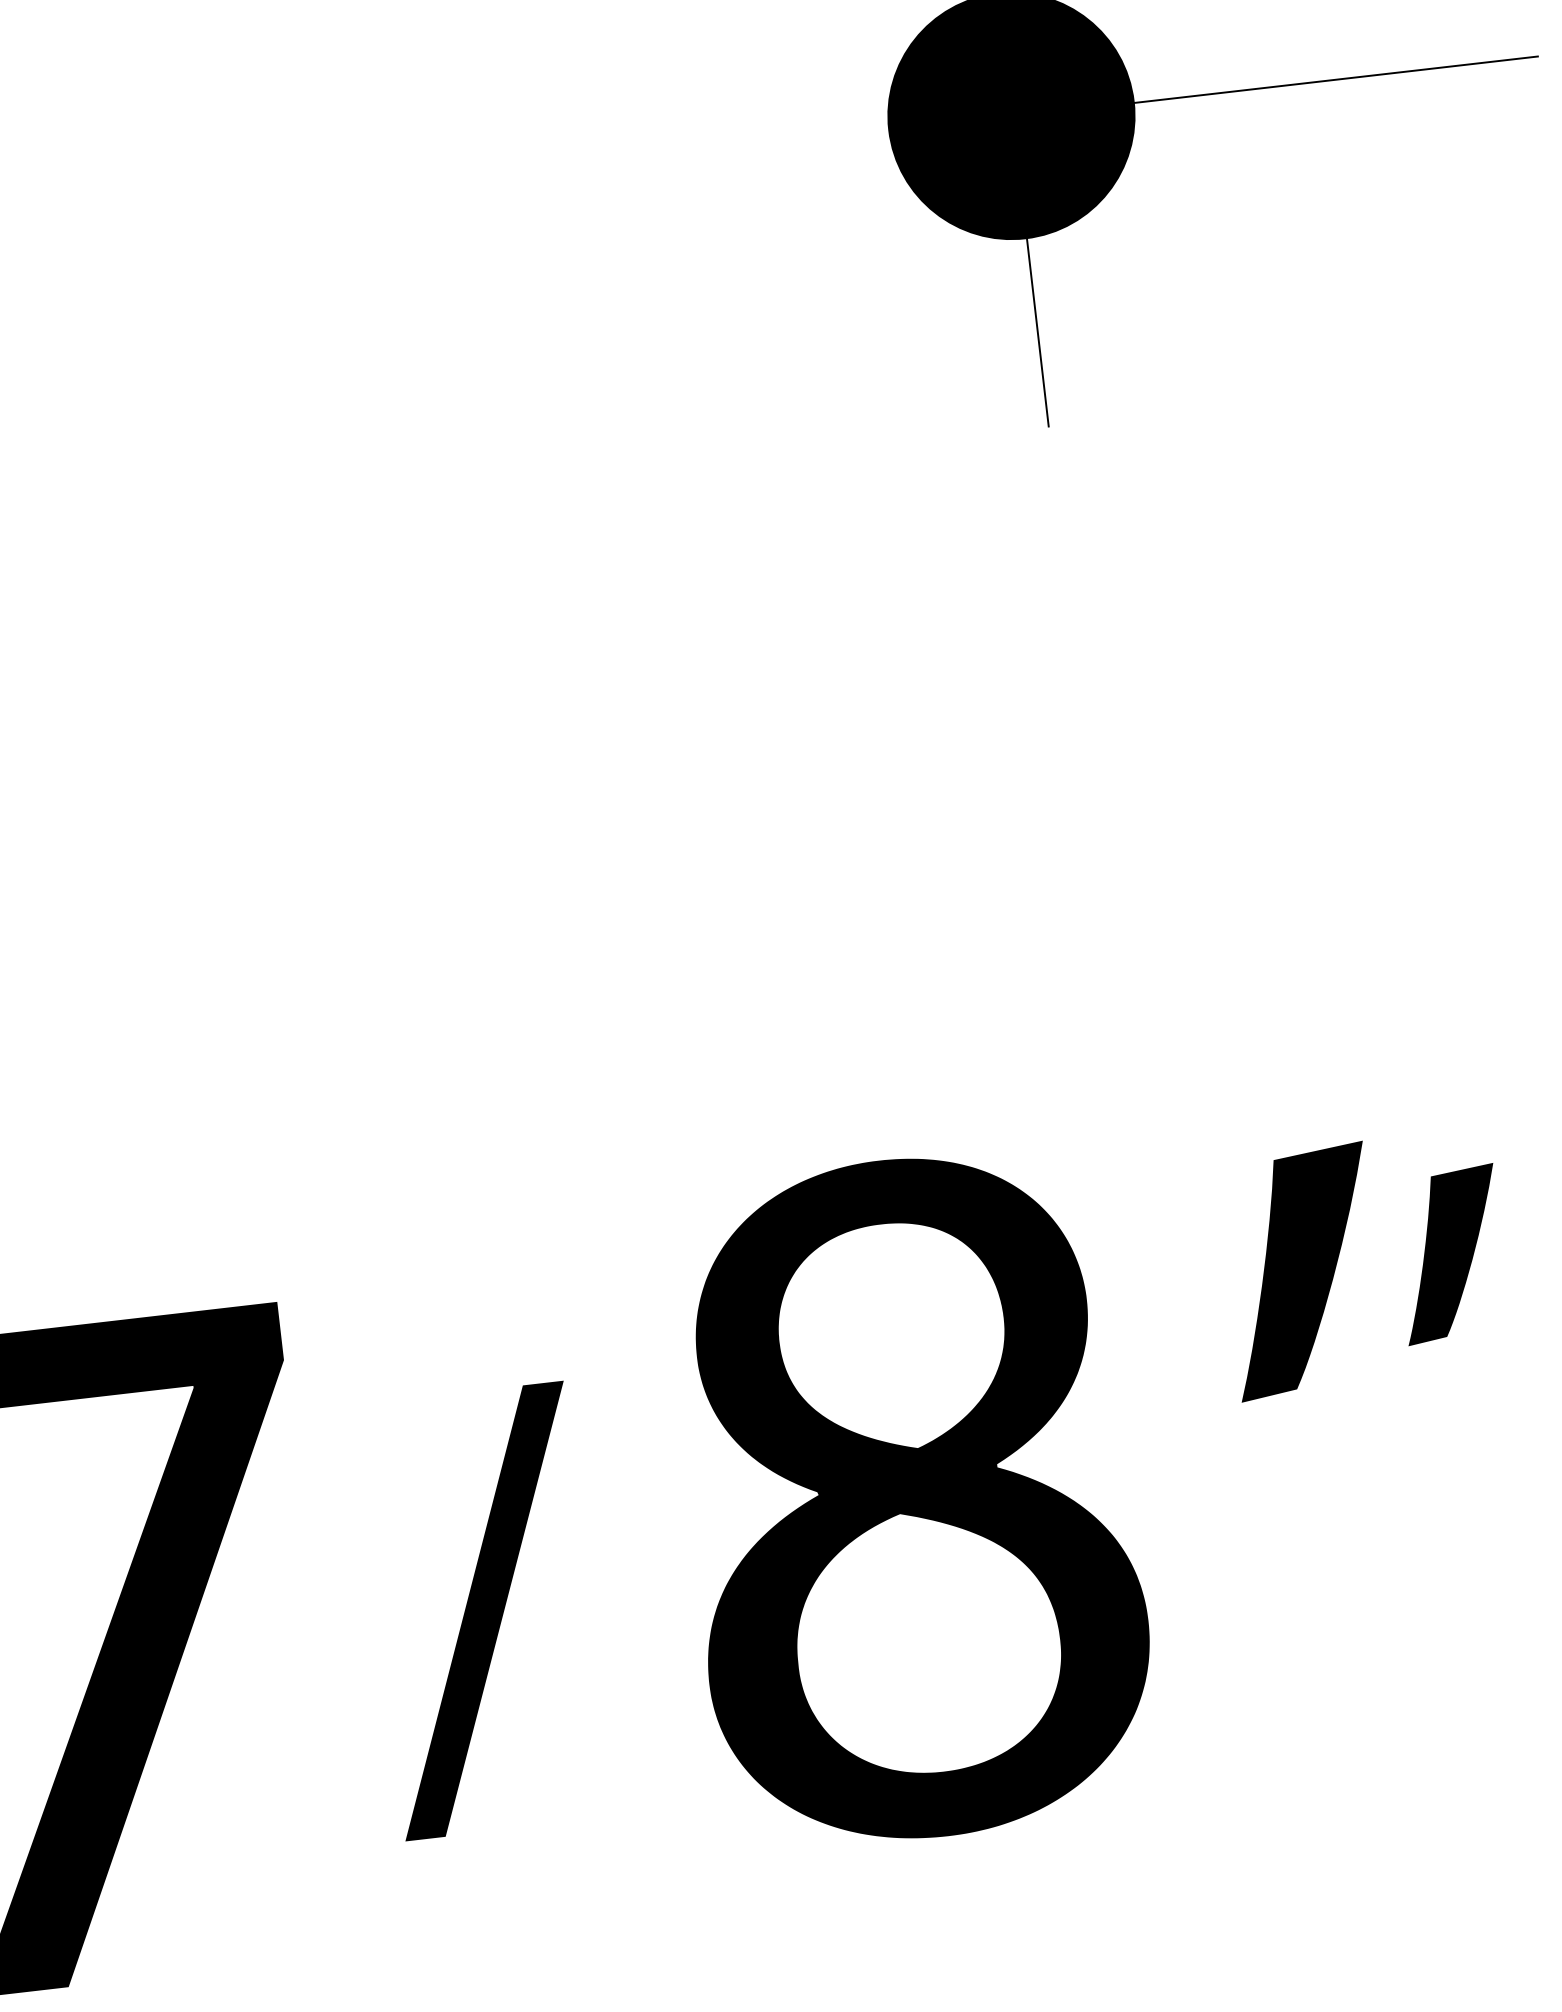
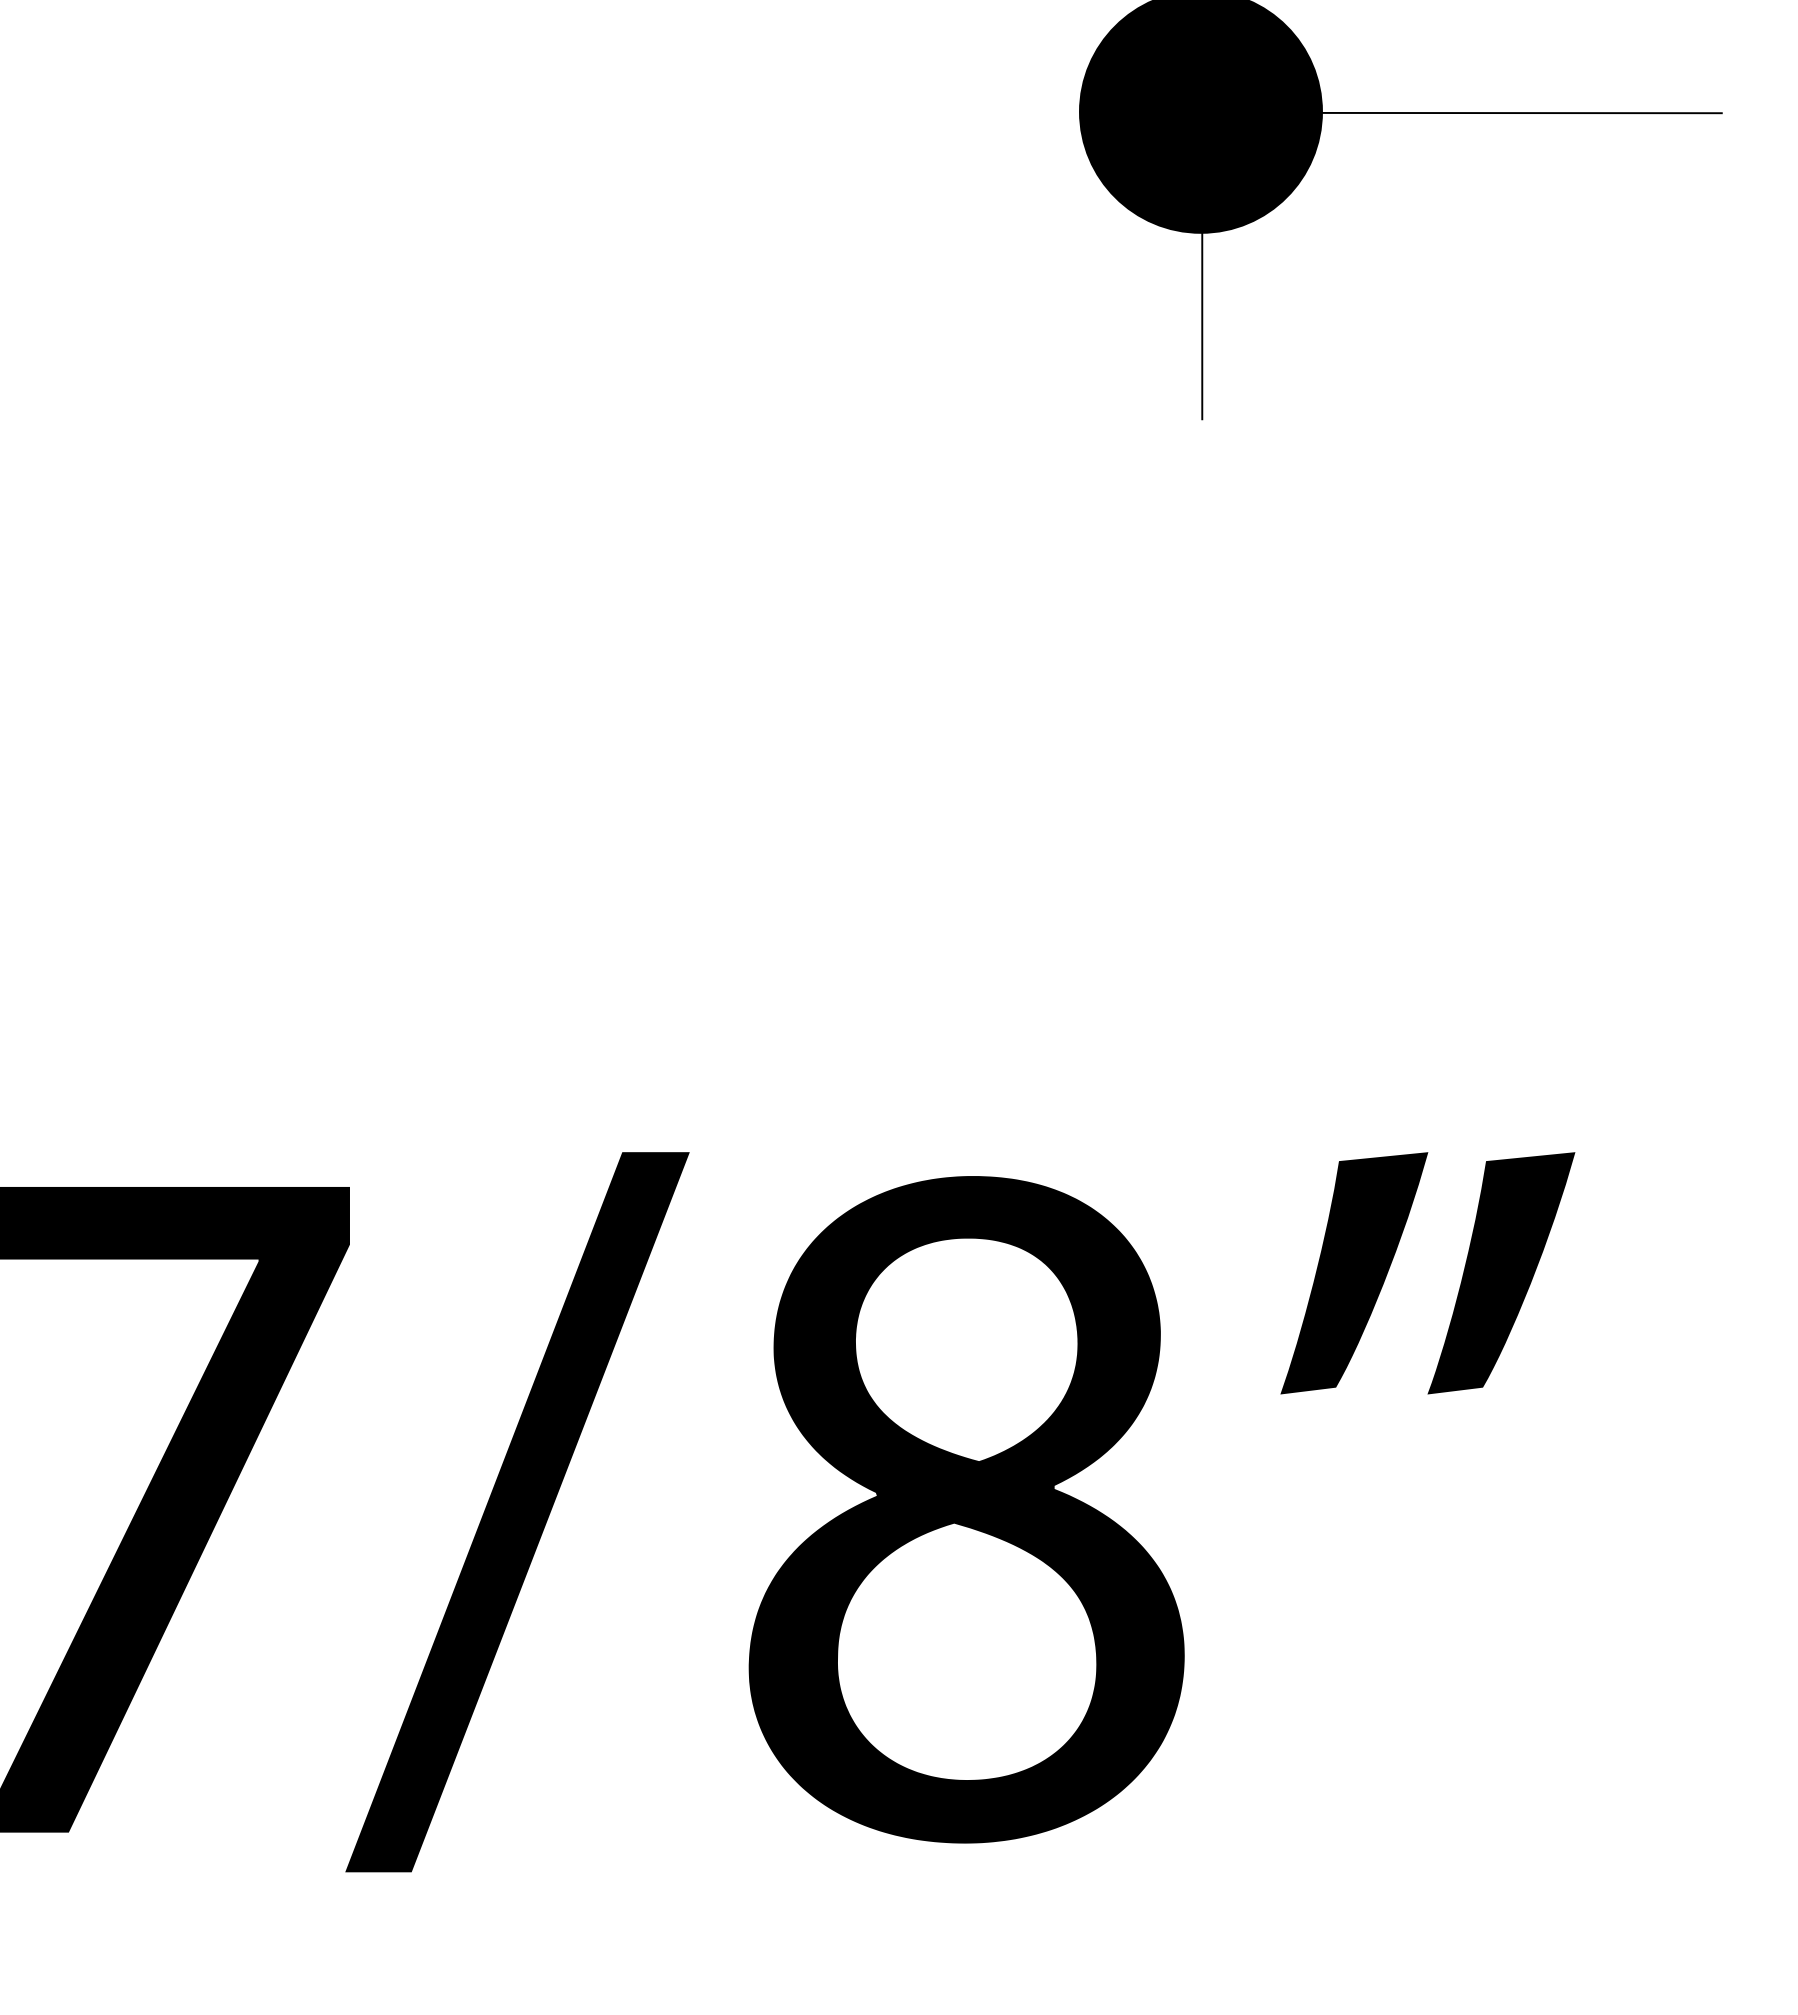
part: (1450, 1254) -> (1501, 1273), size x1.43
part: (910, 1498) -> (966, 1509), moved
part: (484, 1611) -> (517, 1512), size x1.67

